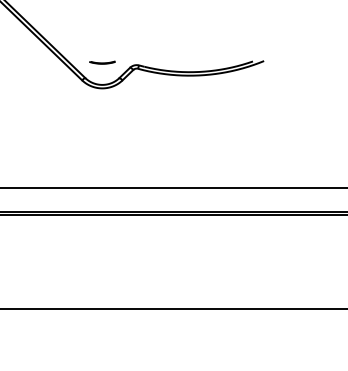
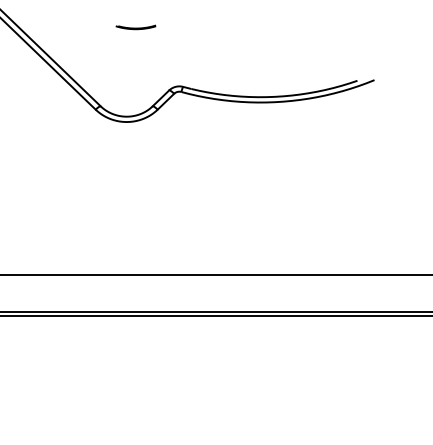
line: (102, 62) -> (136, 27), moved

